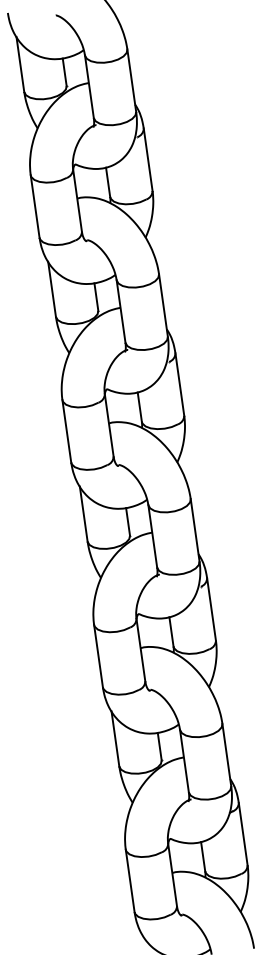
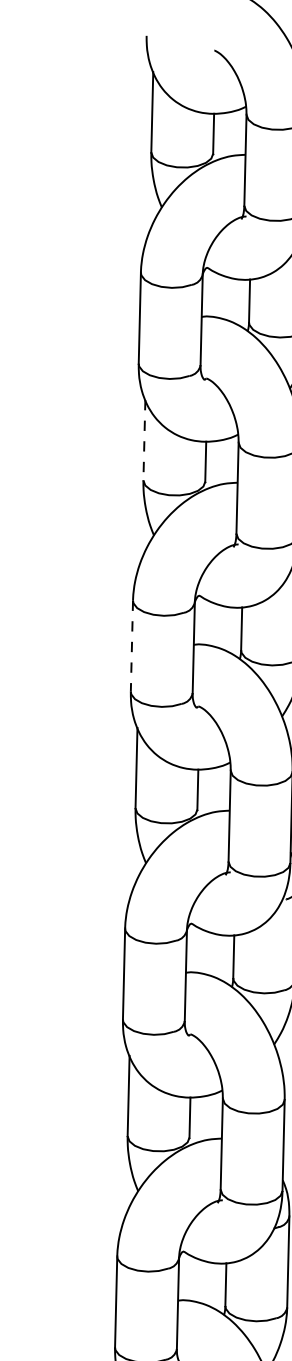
line: (52, 289) -> (144, 440), solid -> dashed
line: (66, 431) -> (131, 646), solid -> dashed

